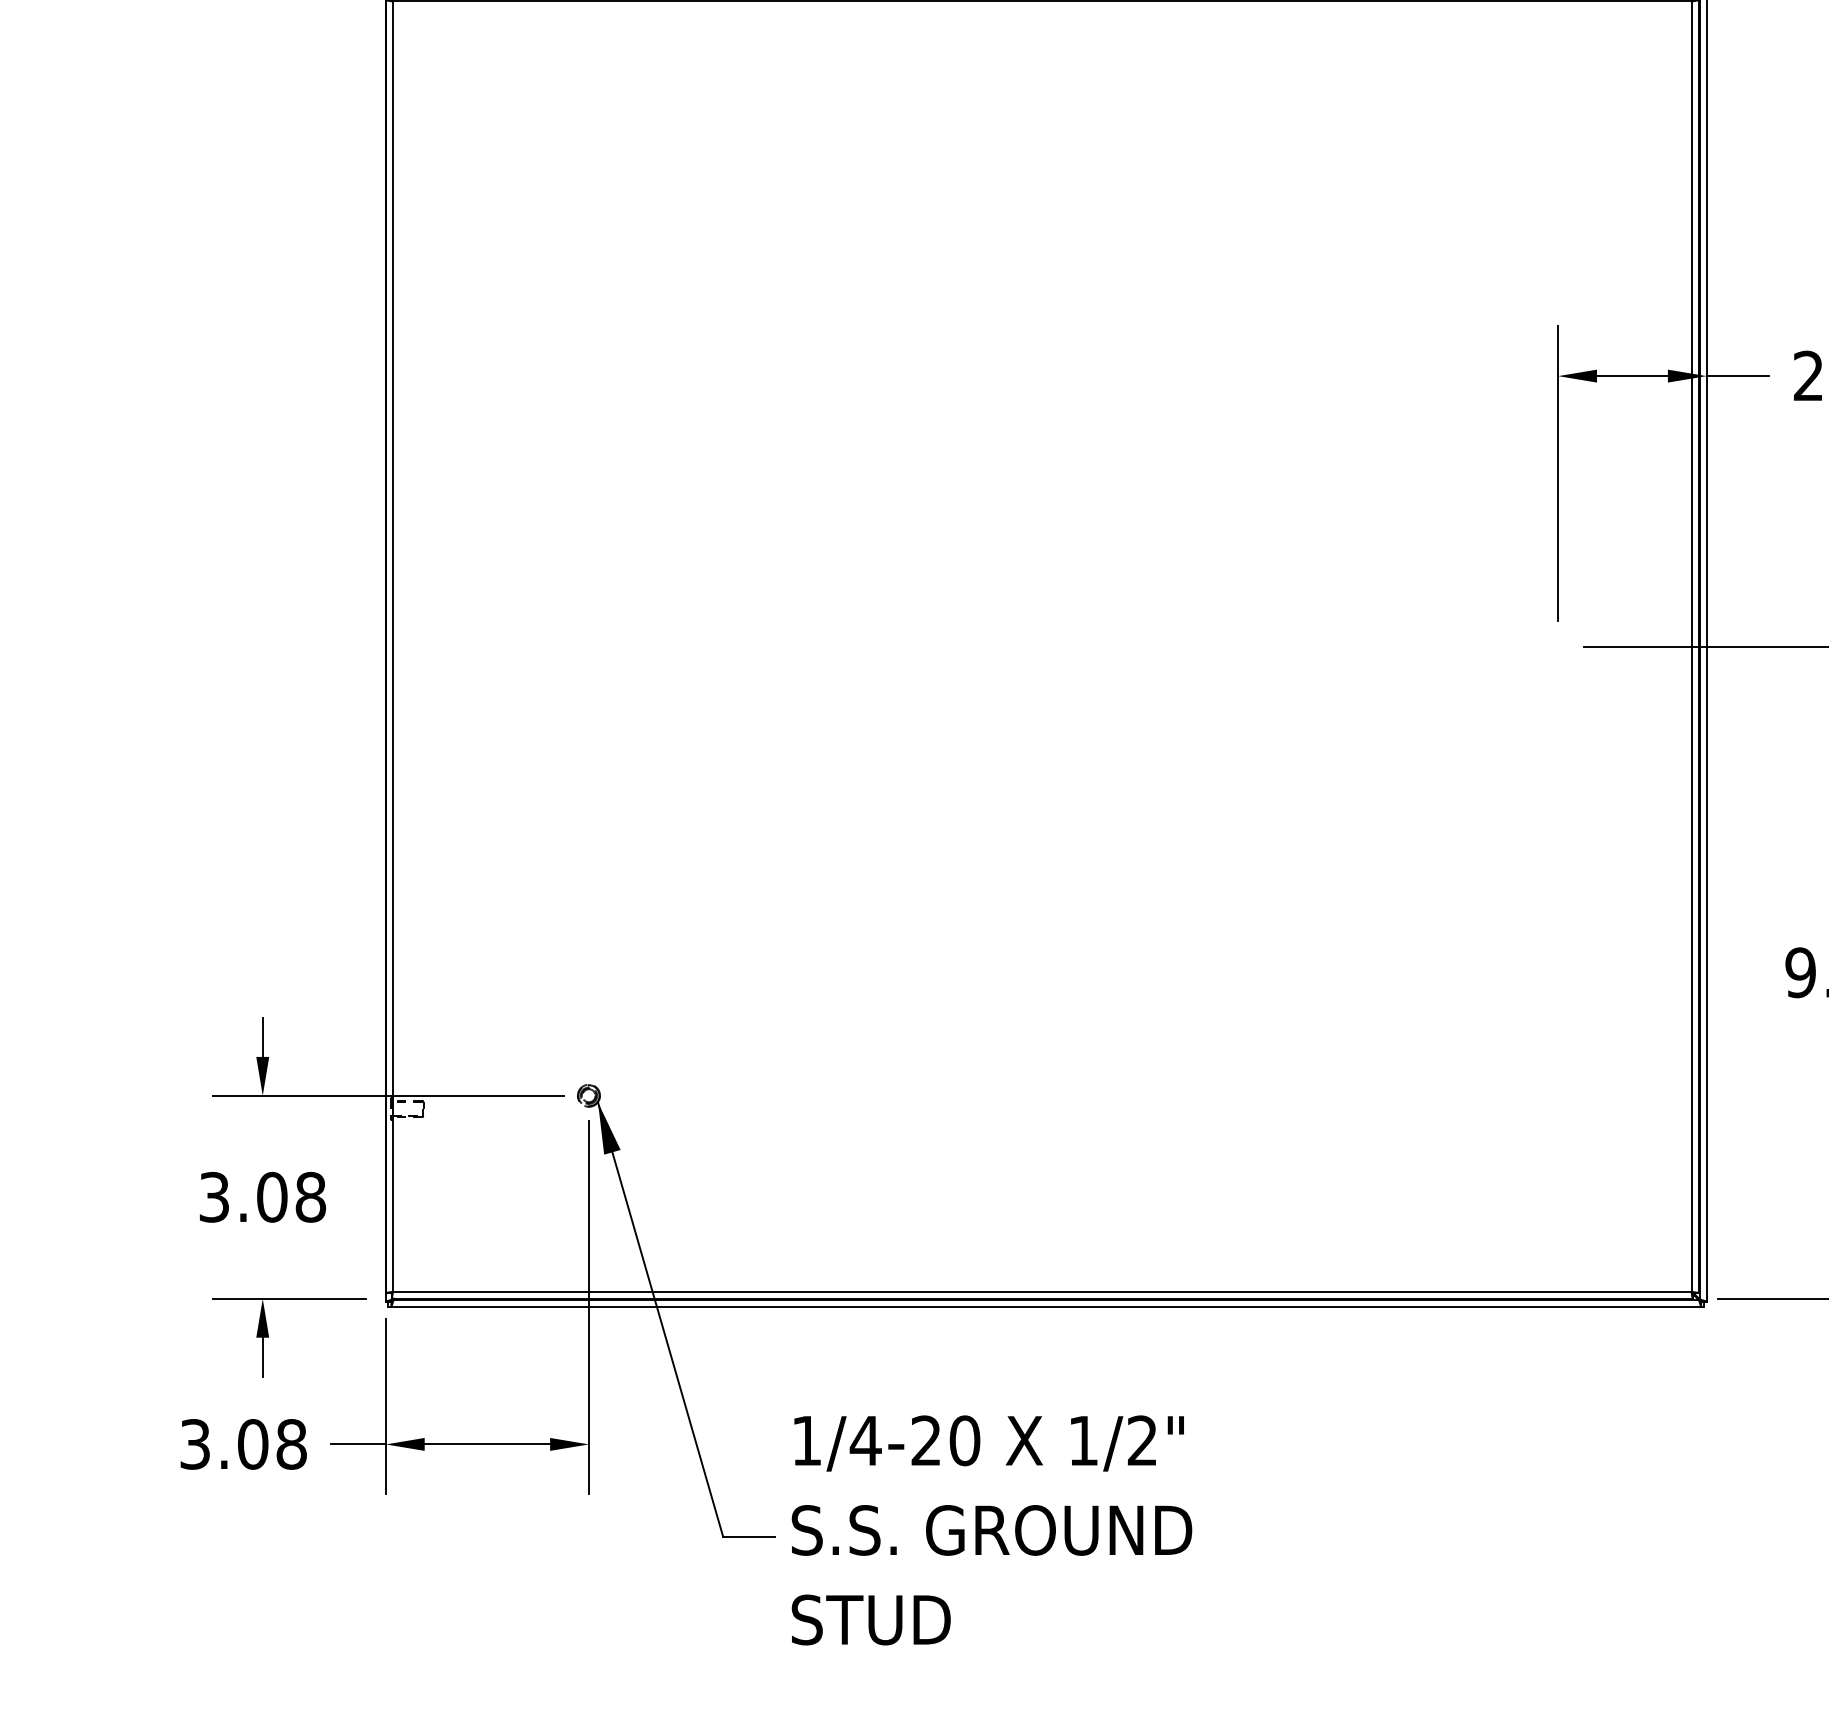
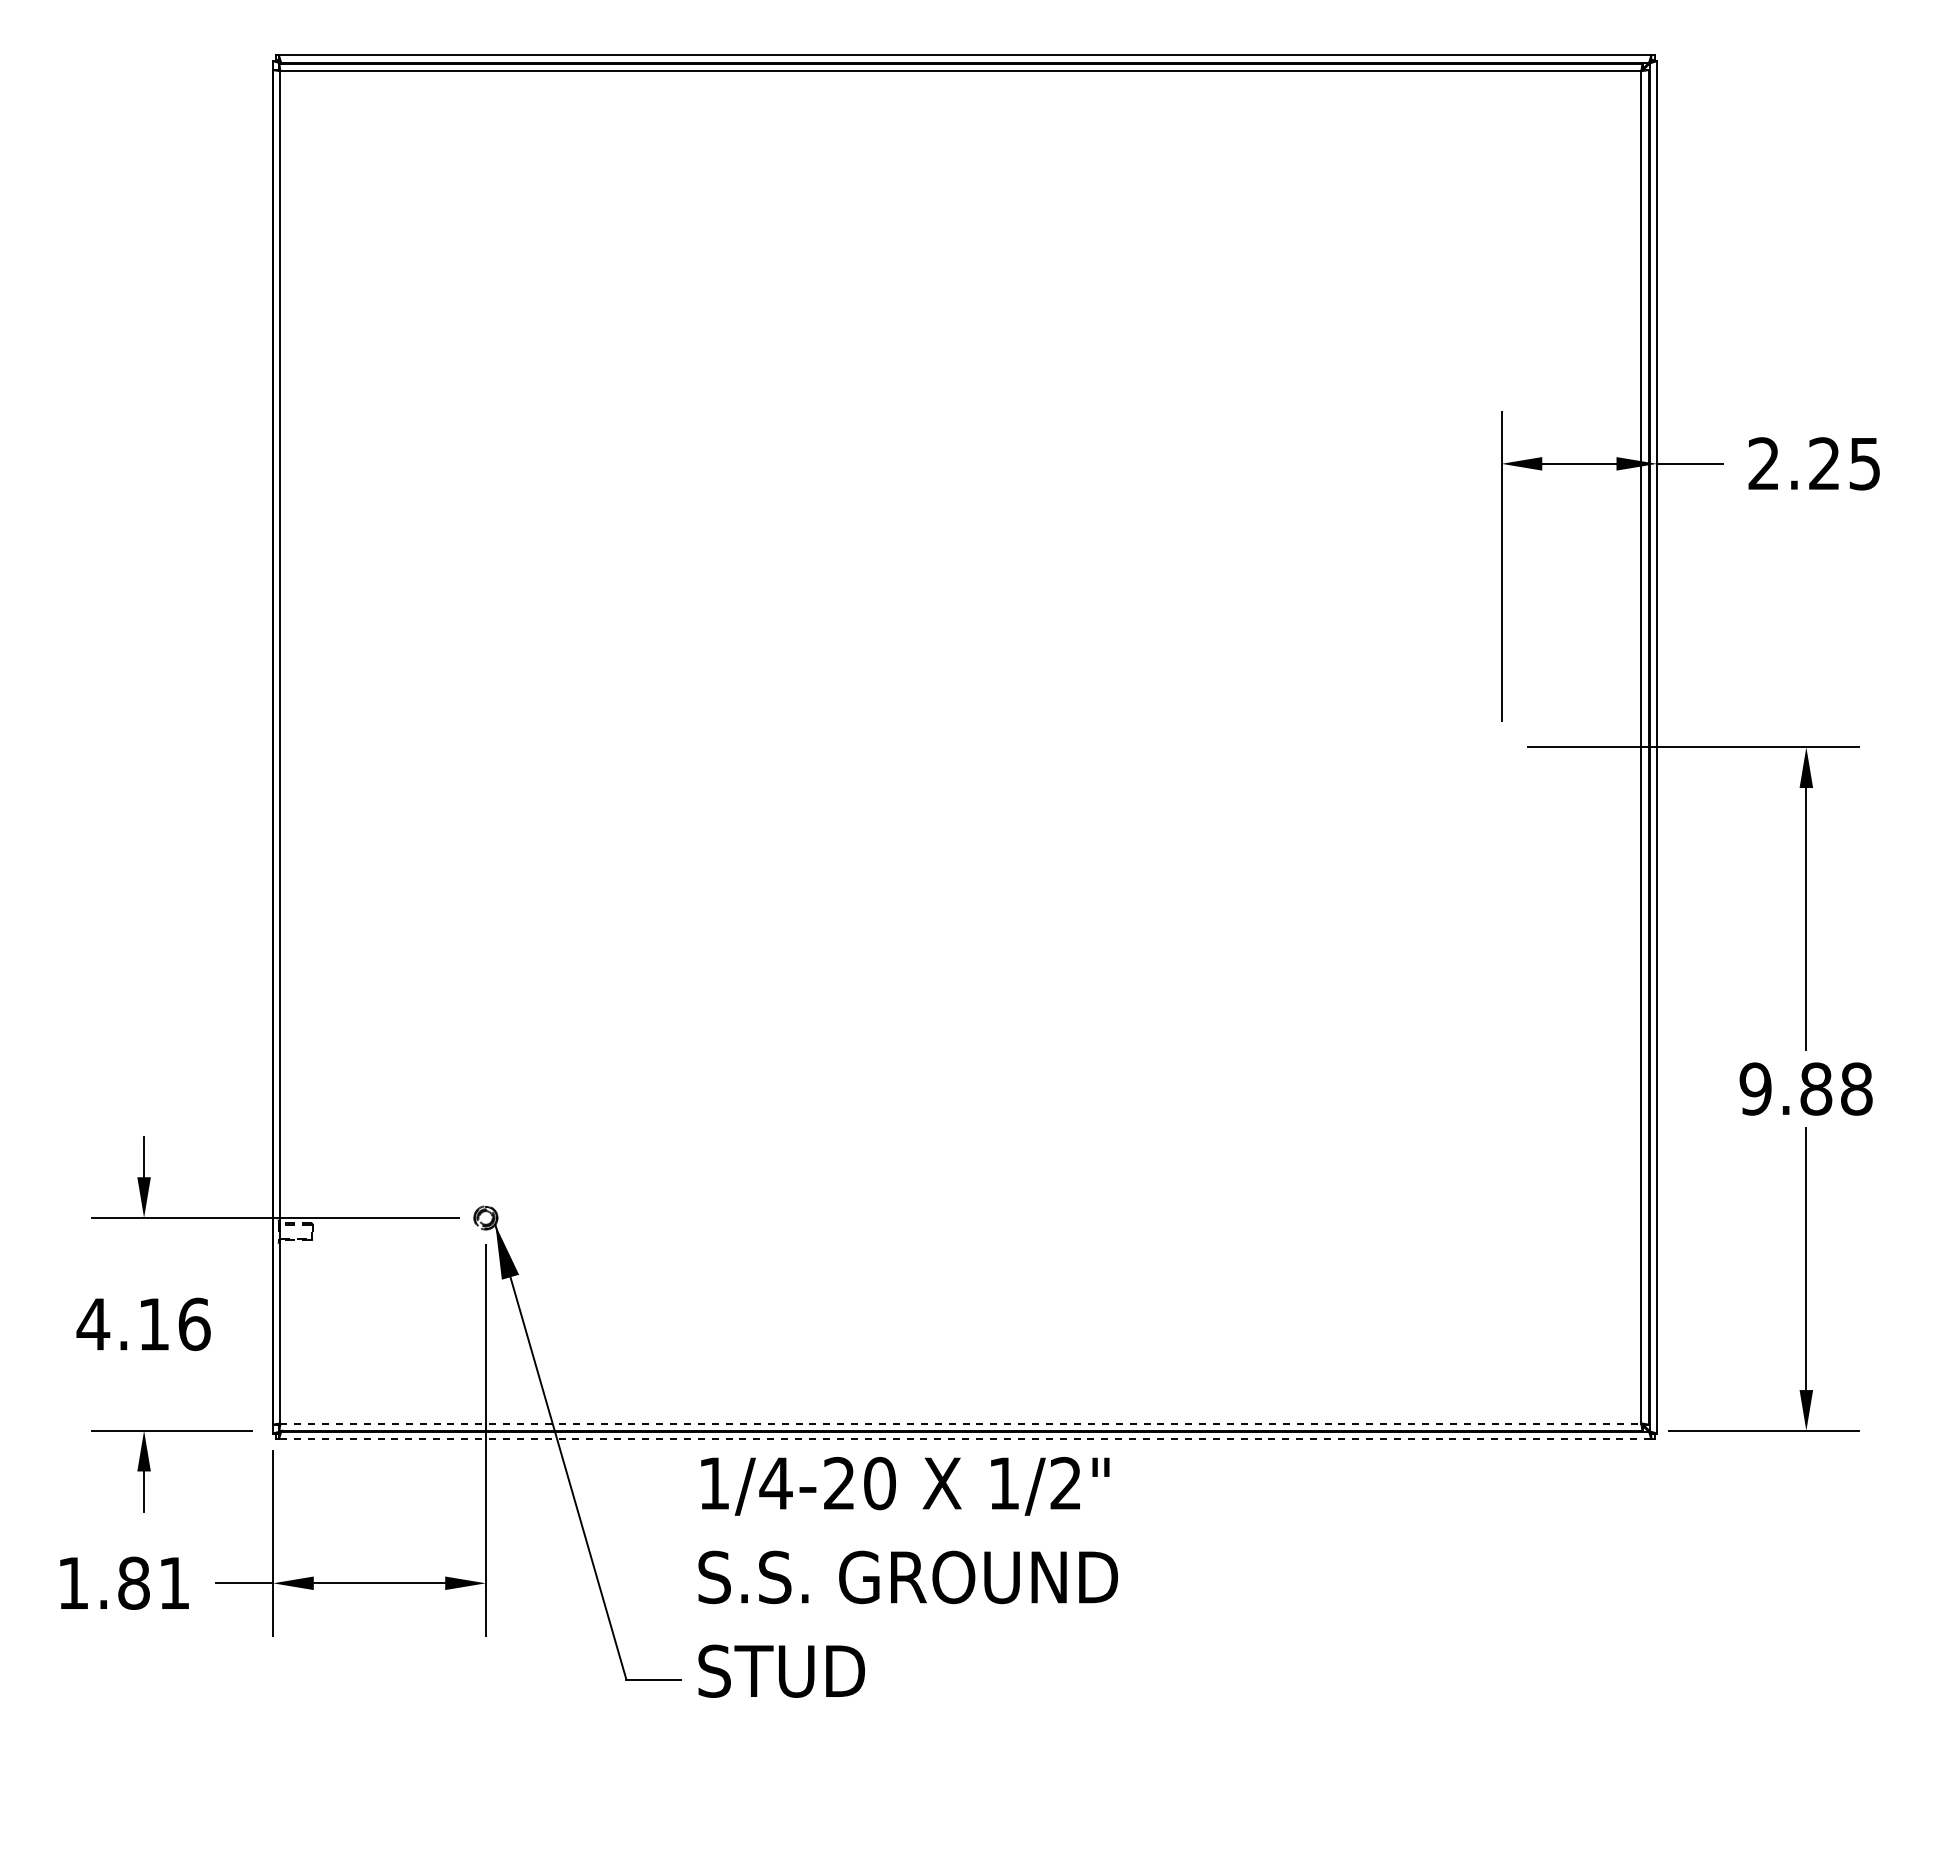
text: (262, 1197) -> (143, 1324), 3.08 -> 4.16
line: (1042, 1291) -> (961, 1423), solid -> dashed
line: (1045, 1307) -> (964, 1439), solid -> dashed
text: (244, 1443) -> (124, 1582), 3.08 -> 1.81
text: (991, 1529) -> (907, 1576), moved

